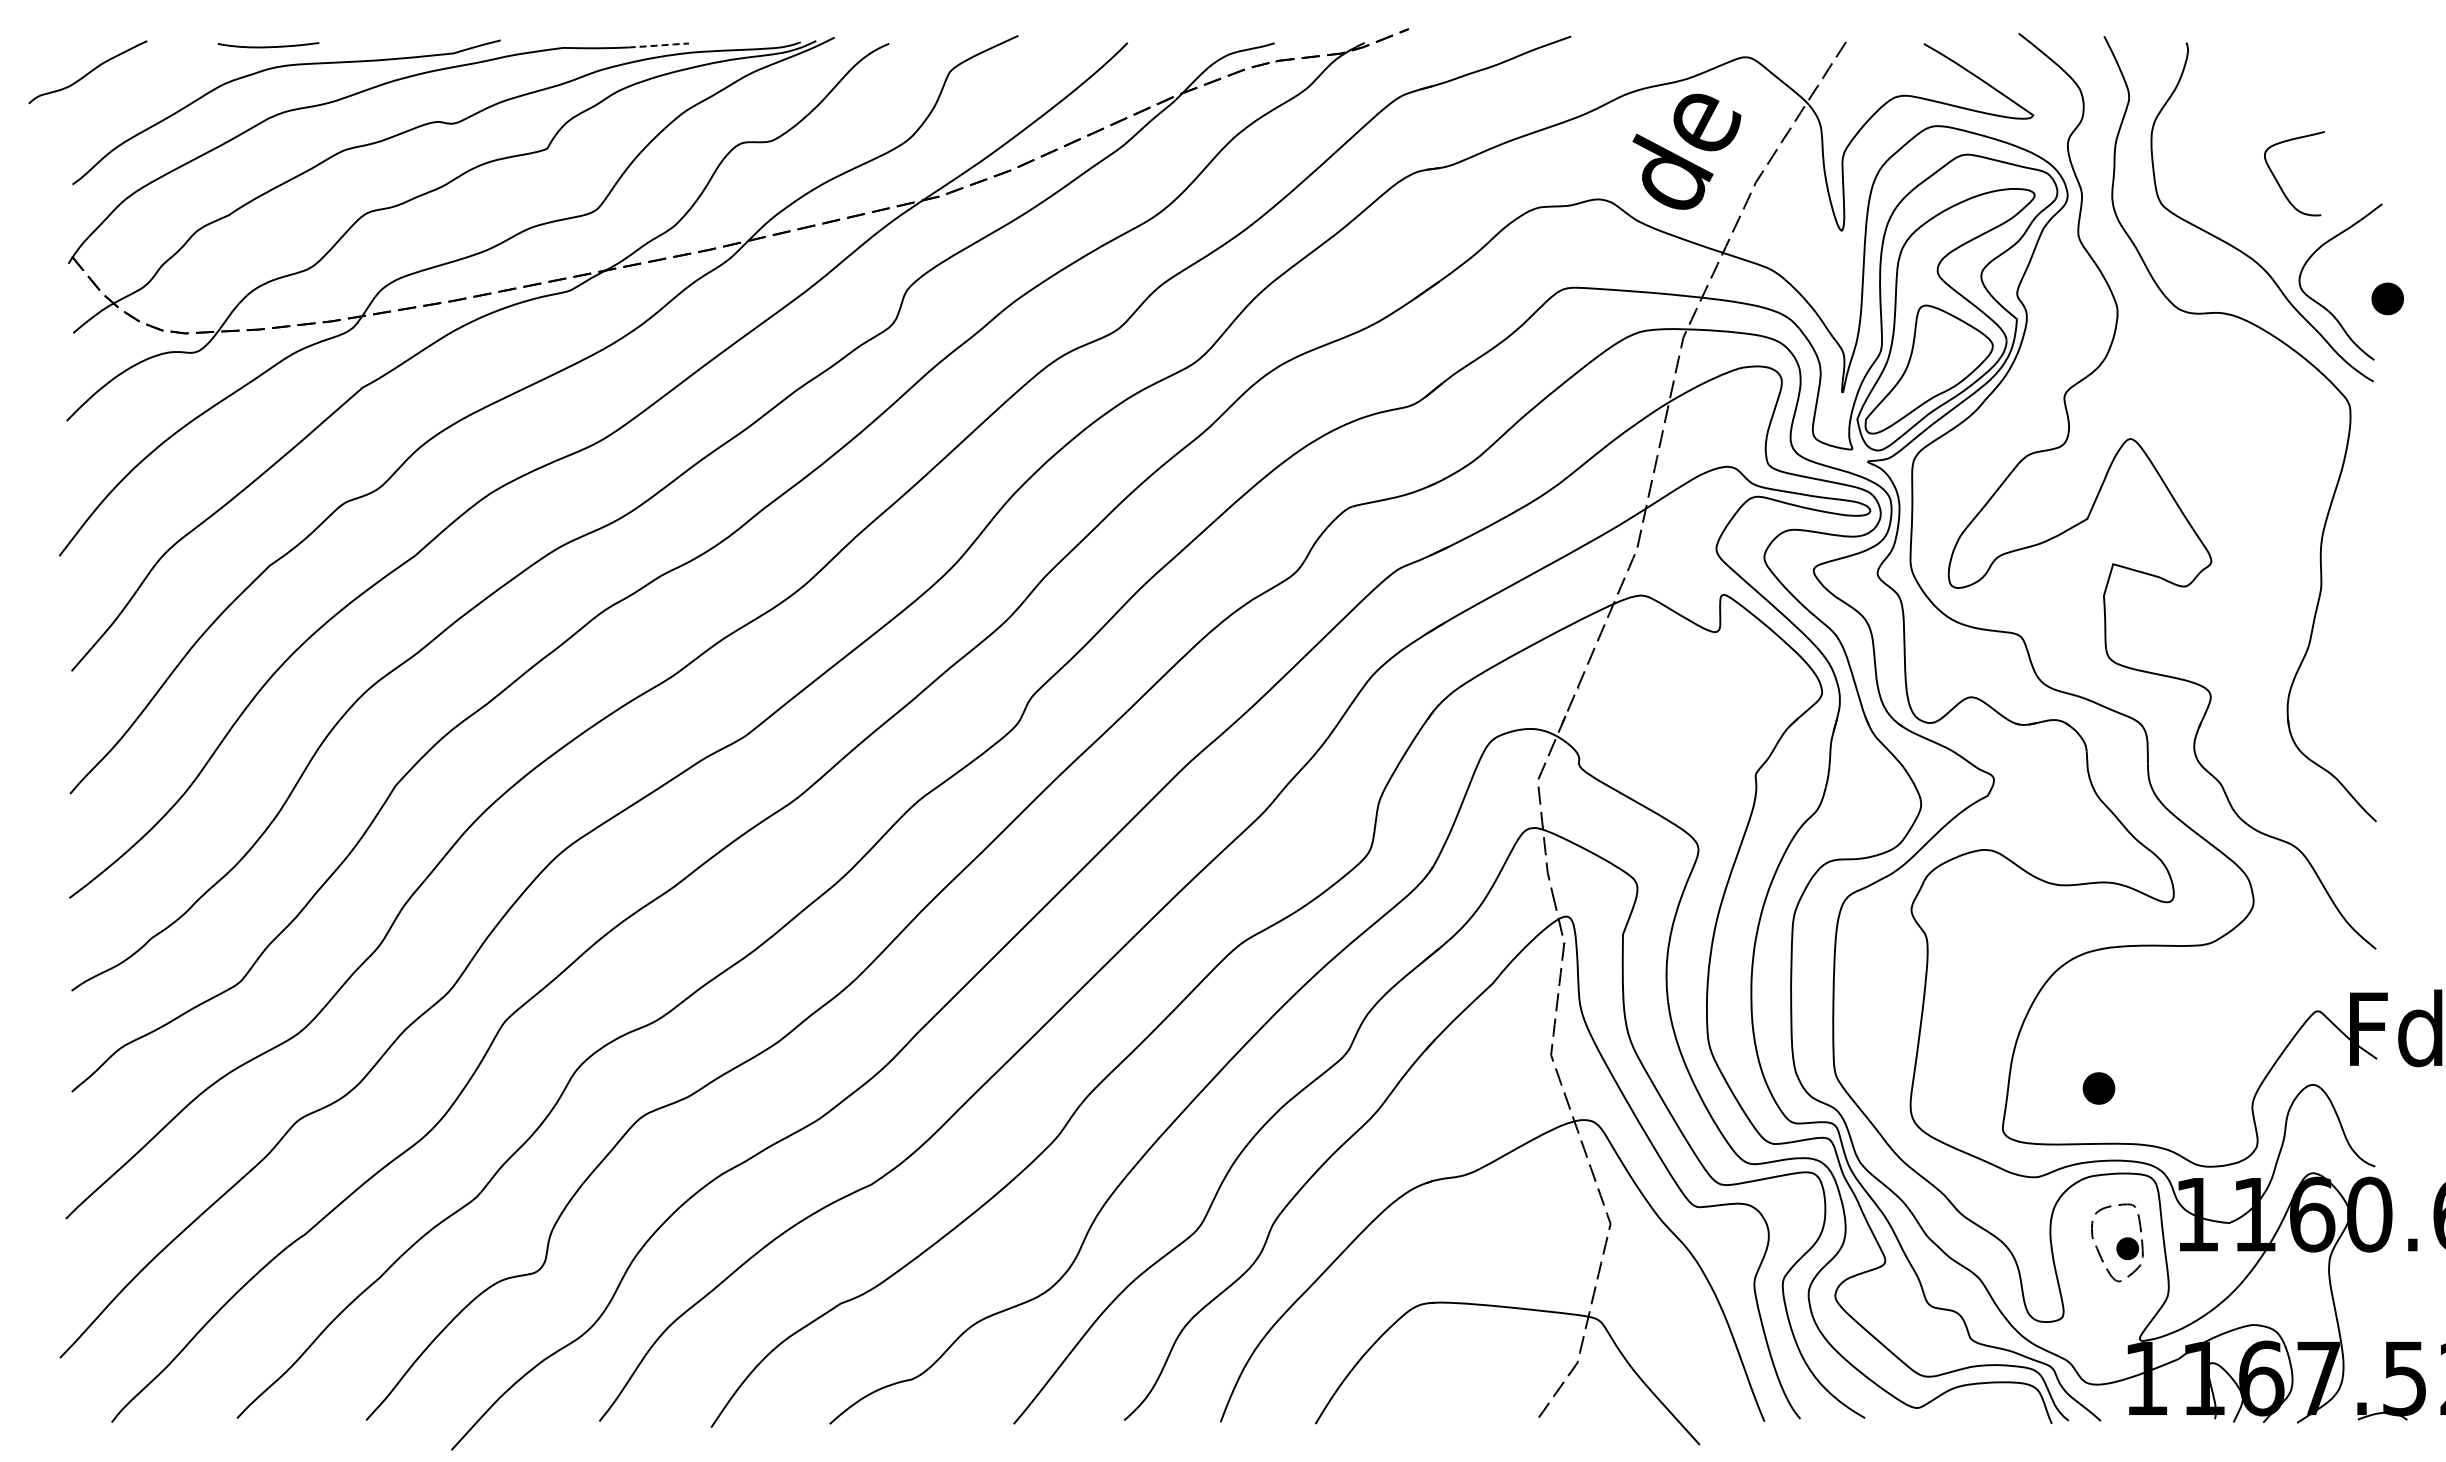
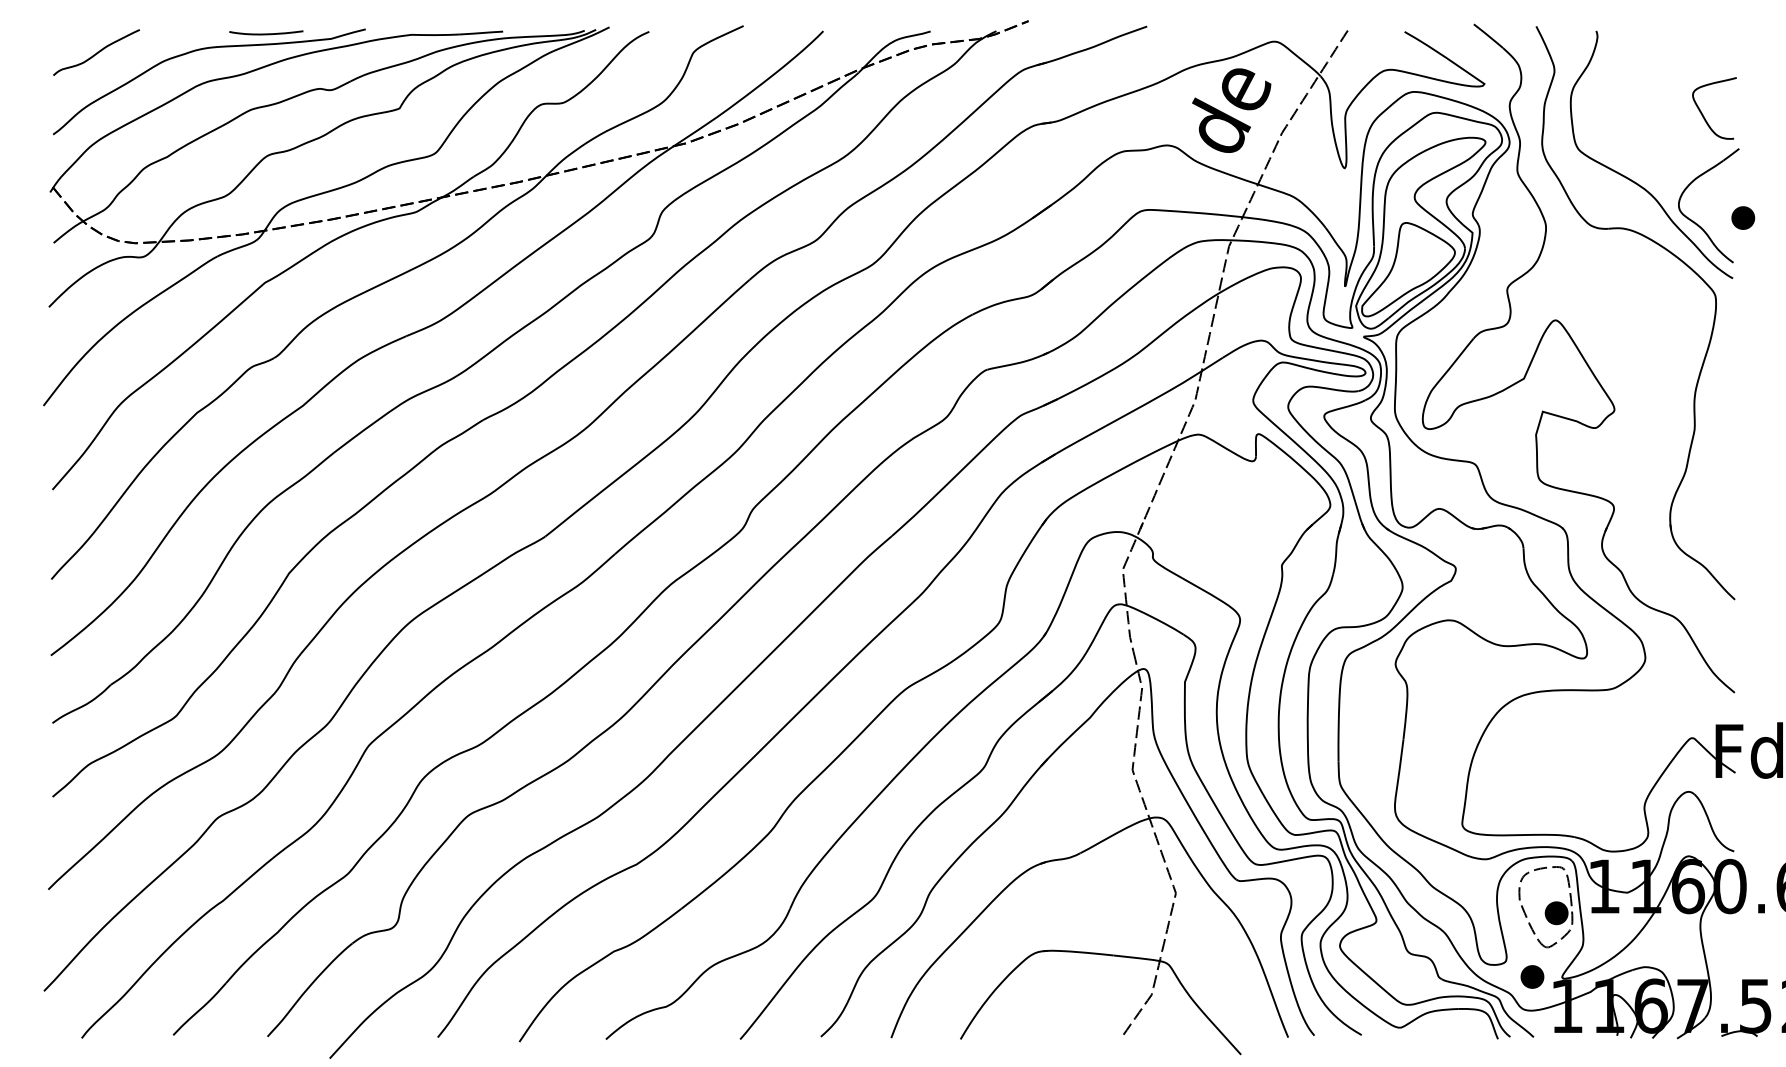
line: (658, 45) -> (480, 33), dashed -> solid
curve: (268, 46) -> (266, 33), moved
curve: (88, 72) -> (96, 52), moved
curve: (2278, 181) -> (1702, 114), moved
part: (2098, 1088) -> (1532, 976), moved
part: (2117, 1242) -> (1545, 906), size x1.43

